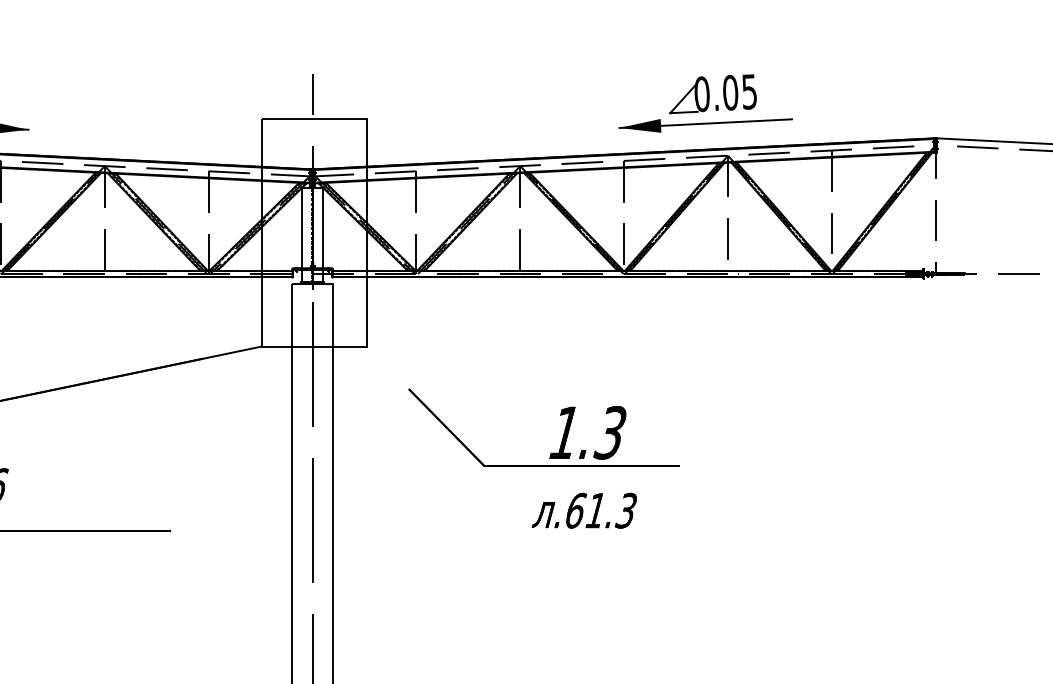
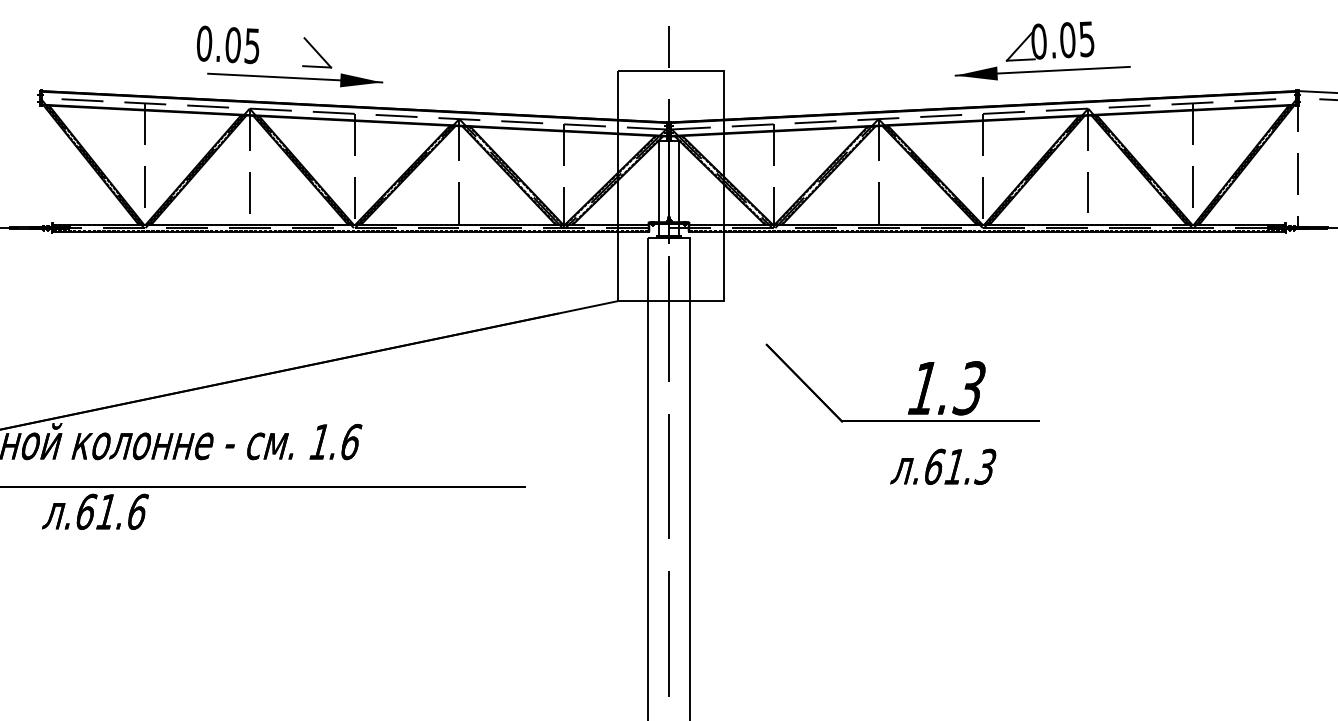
part: (705, 103) -> (1042, 50), moved

